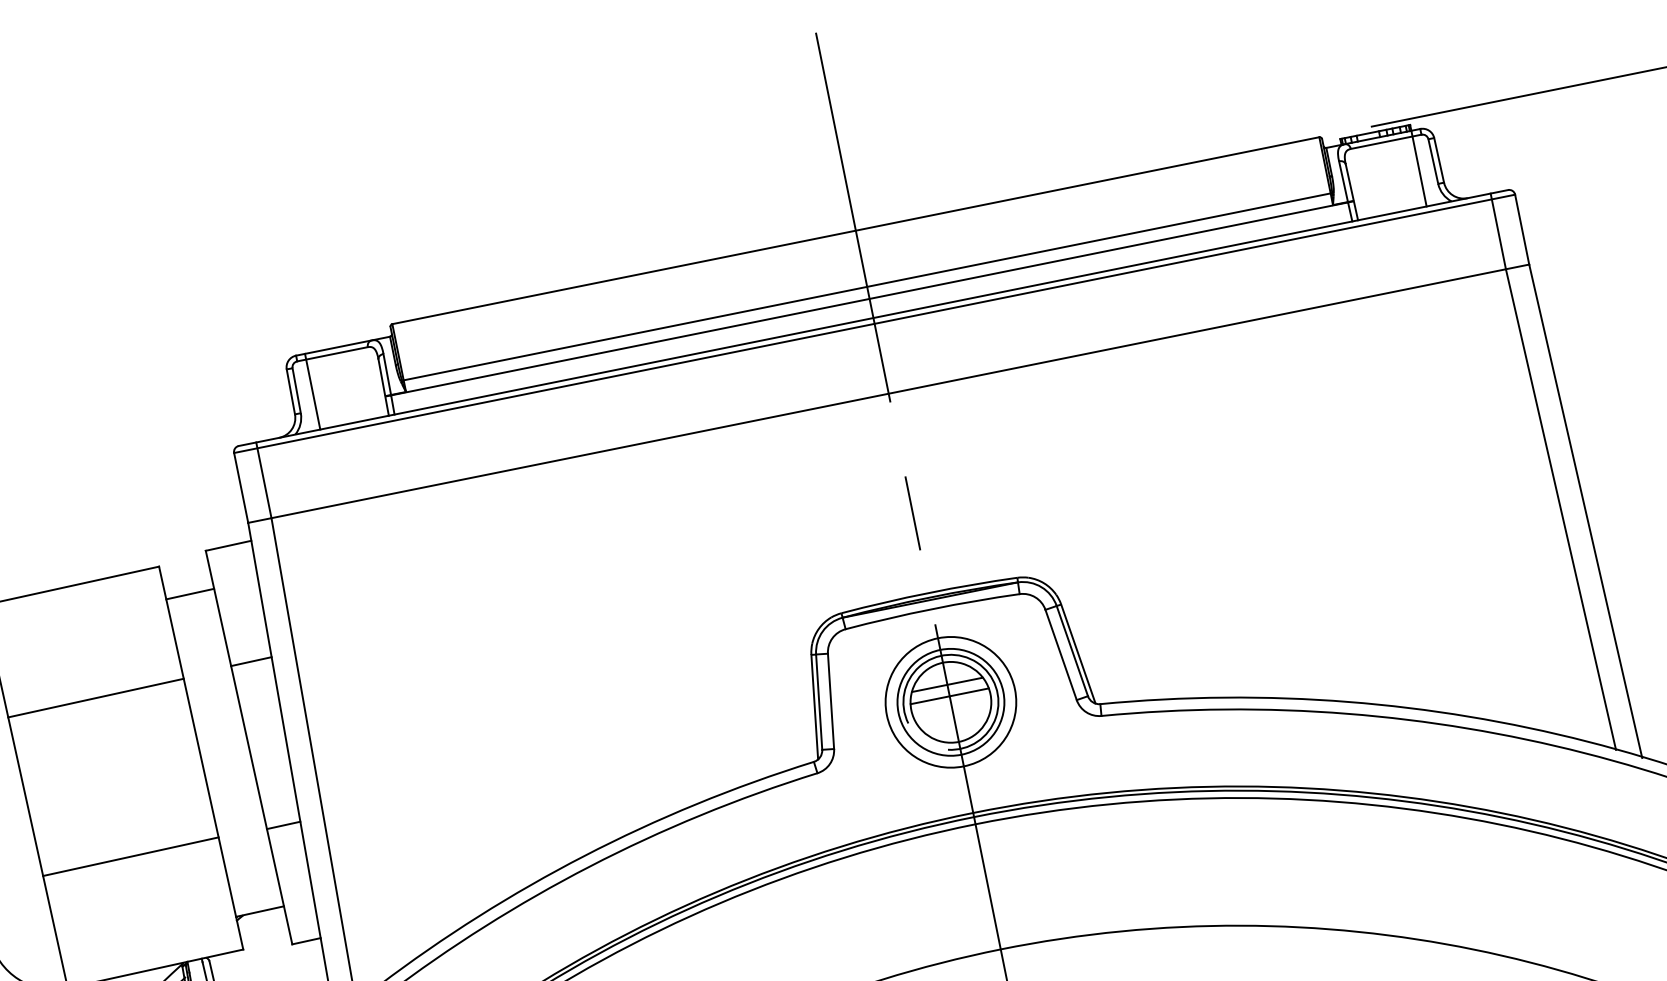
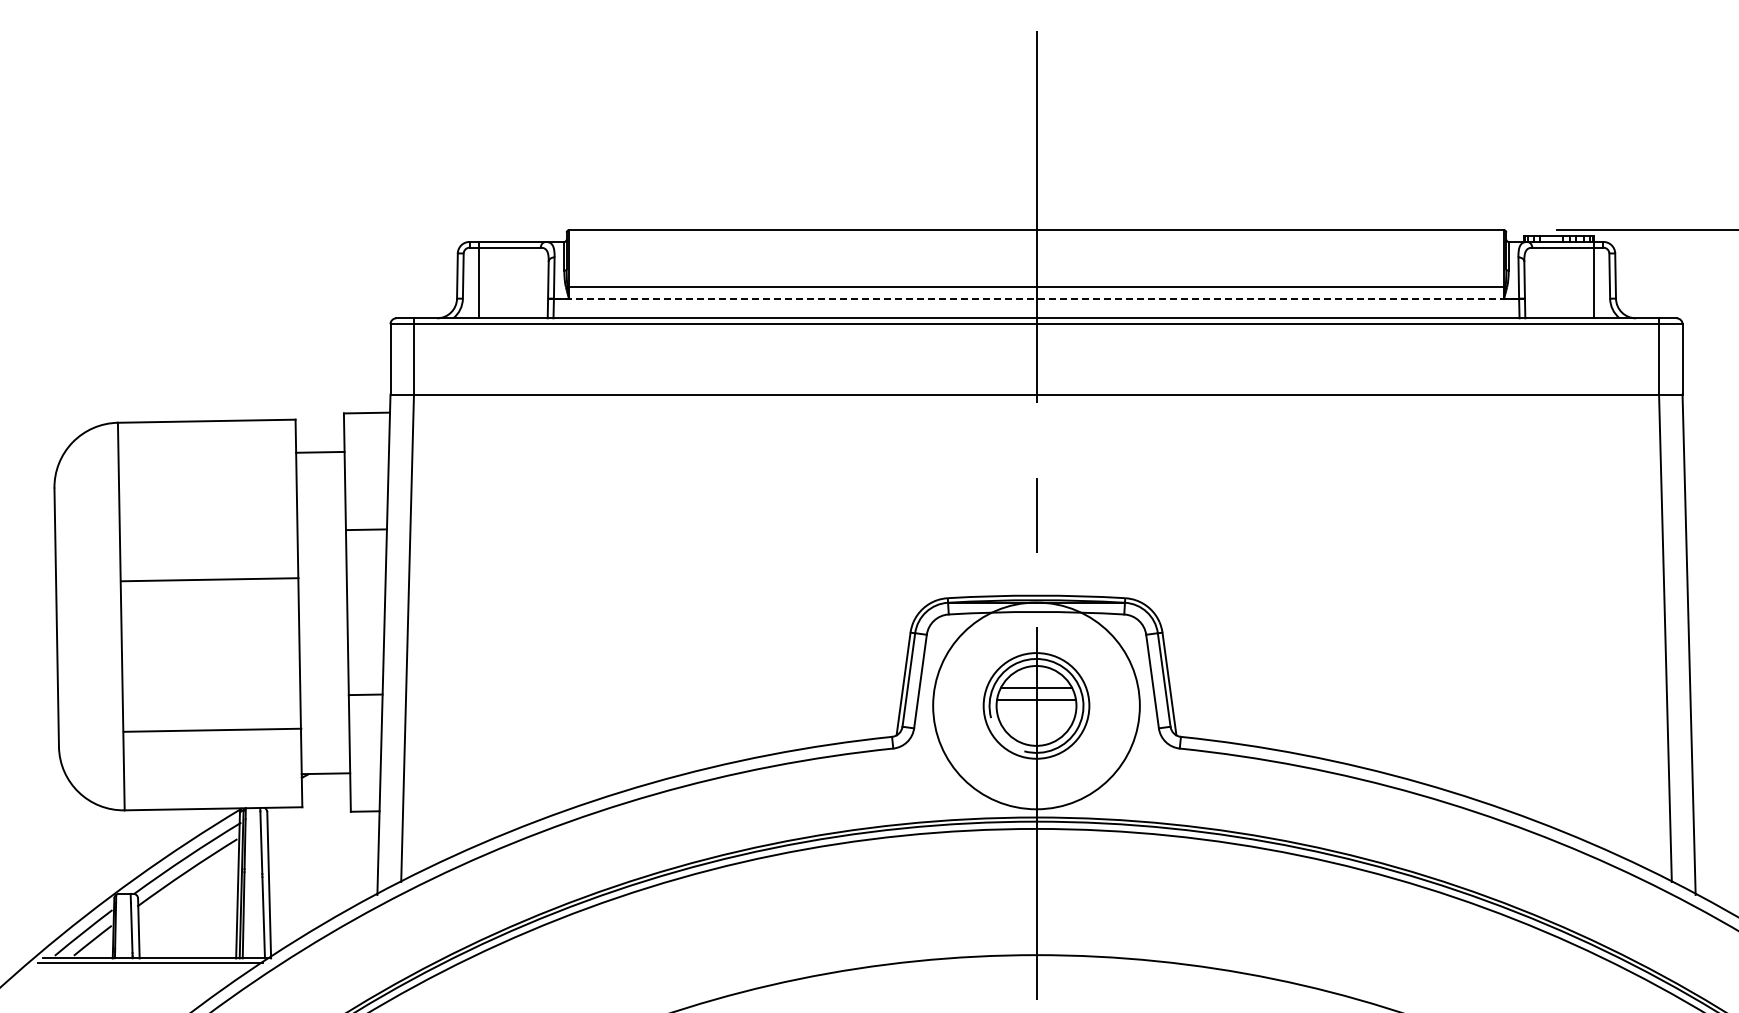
line: (869, 299) -> (1036, 299), solid -> dashed
line: (95, 697) -> (209, 579), moved
circle: (950, 701) -> (1036, 705), size x1.6
line: (130, 855) -> (212, 729), moved

